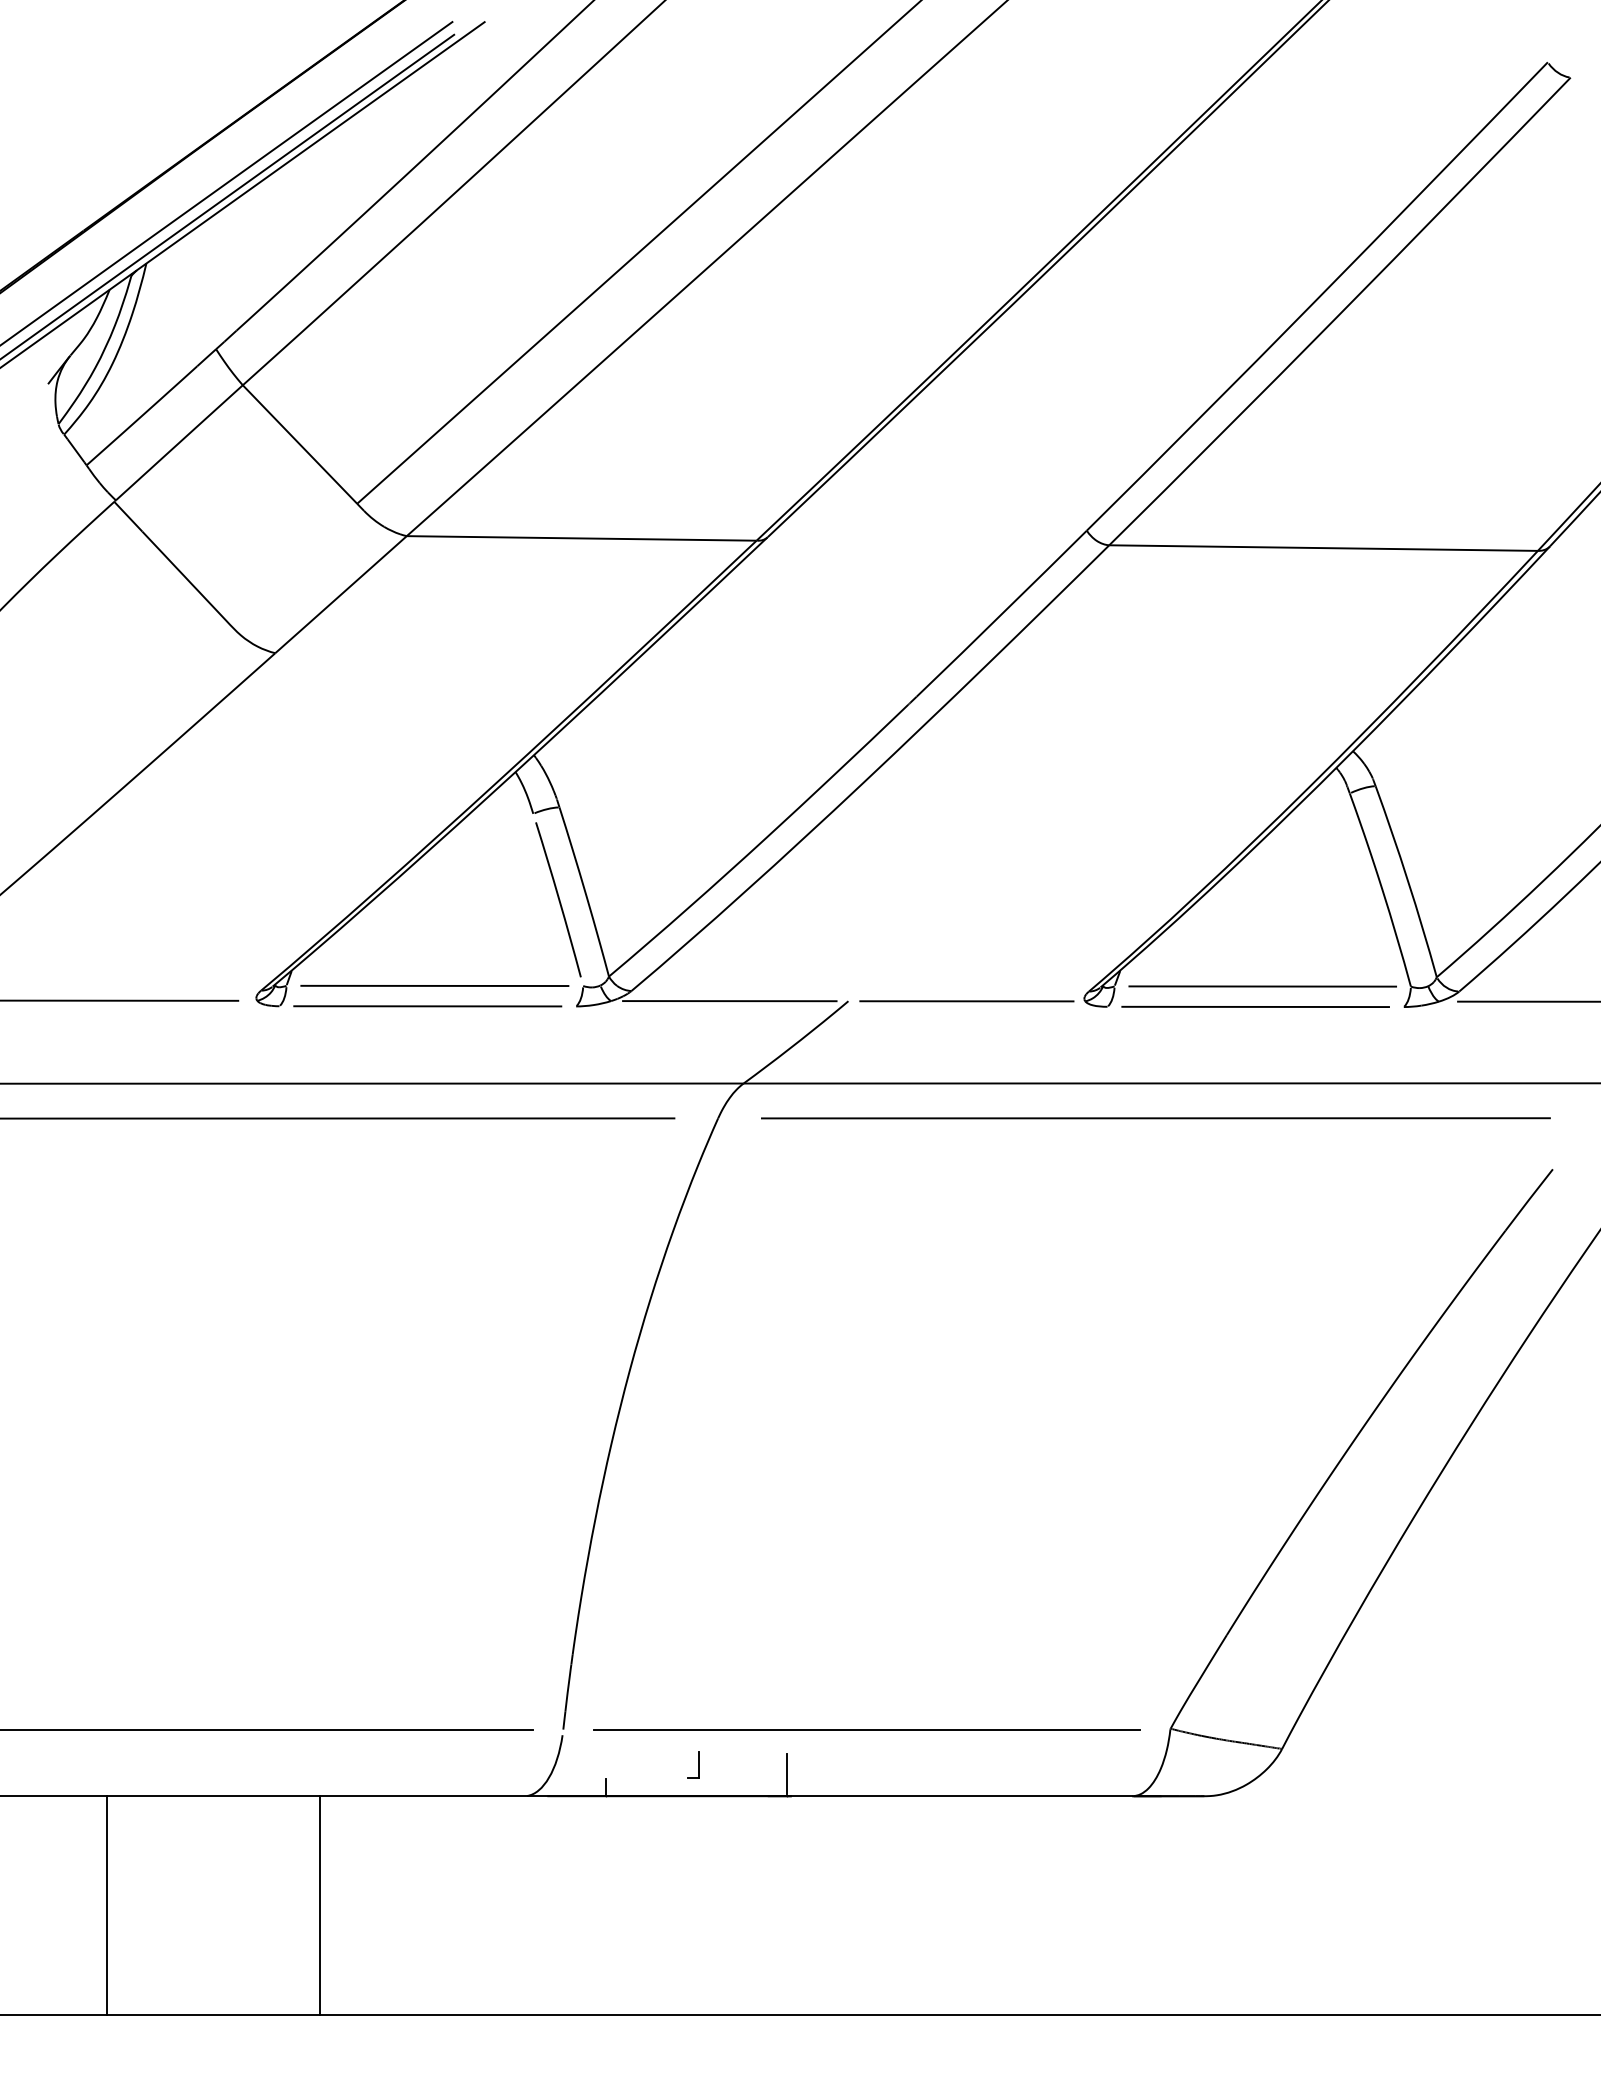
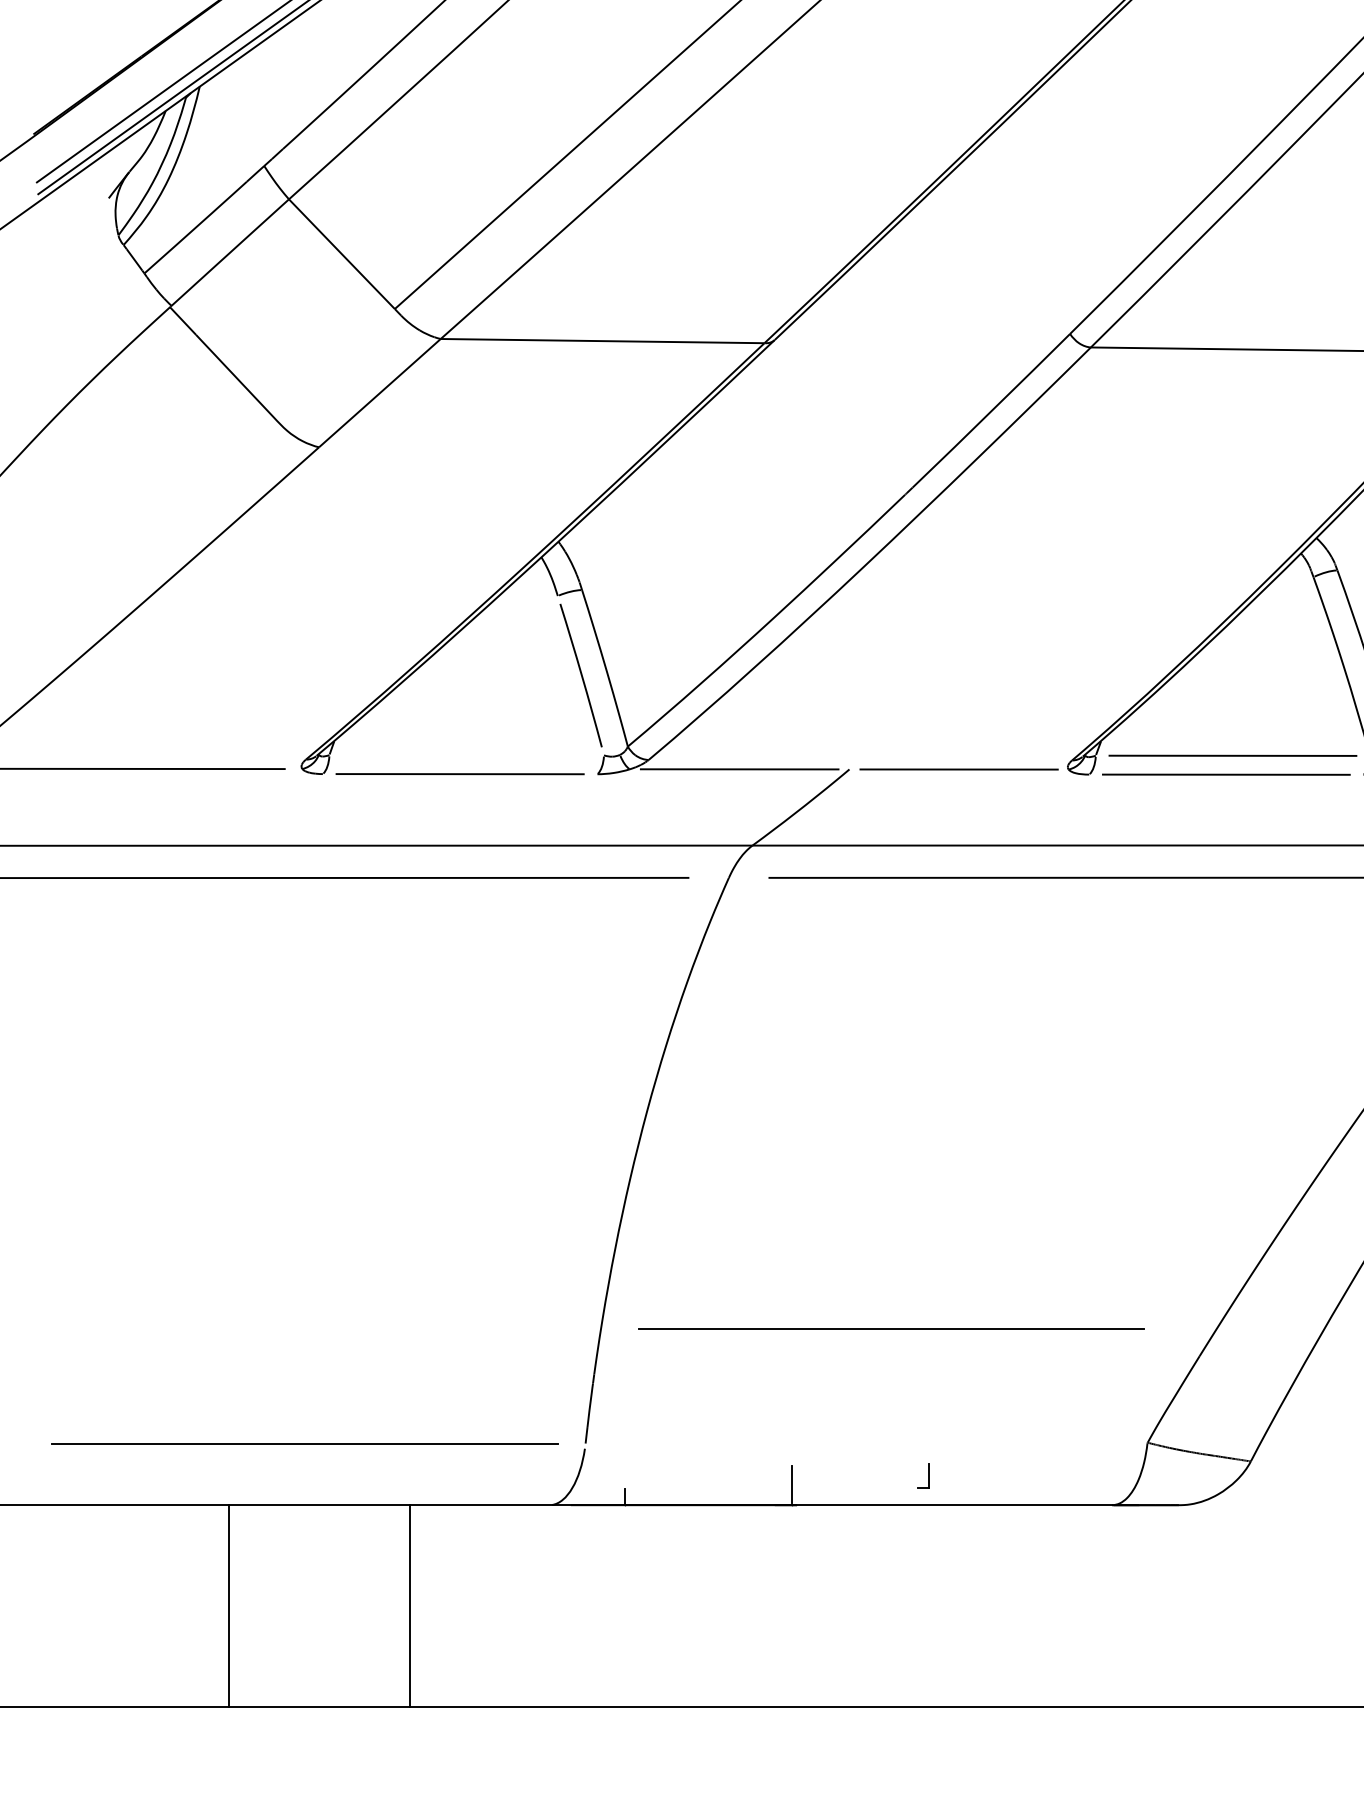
line: (434, 985) -> (466, 754), removed
line: (866, 1729) -> (891, 1328), moved
part: (693, 1764) -> (923, 1475), moved
line: (107, 1905) -> (229, 1606), moved
line: (320, 1905) -> (409, 1606), moved

